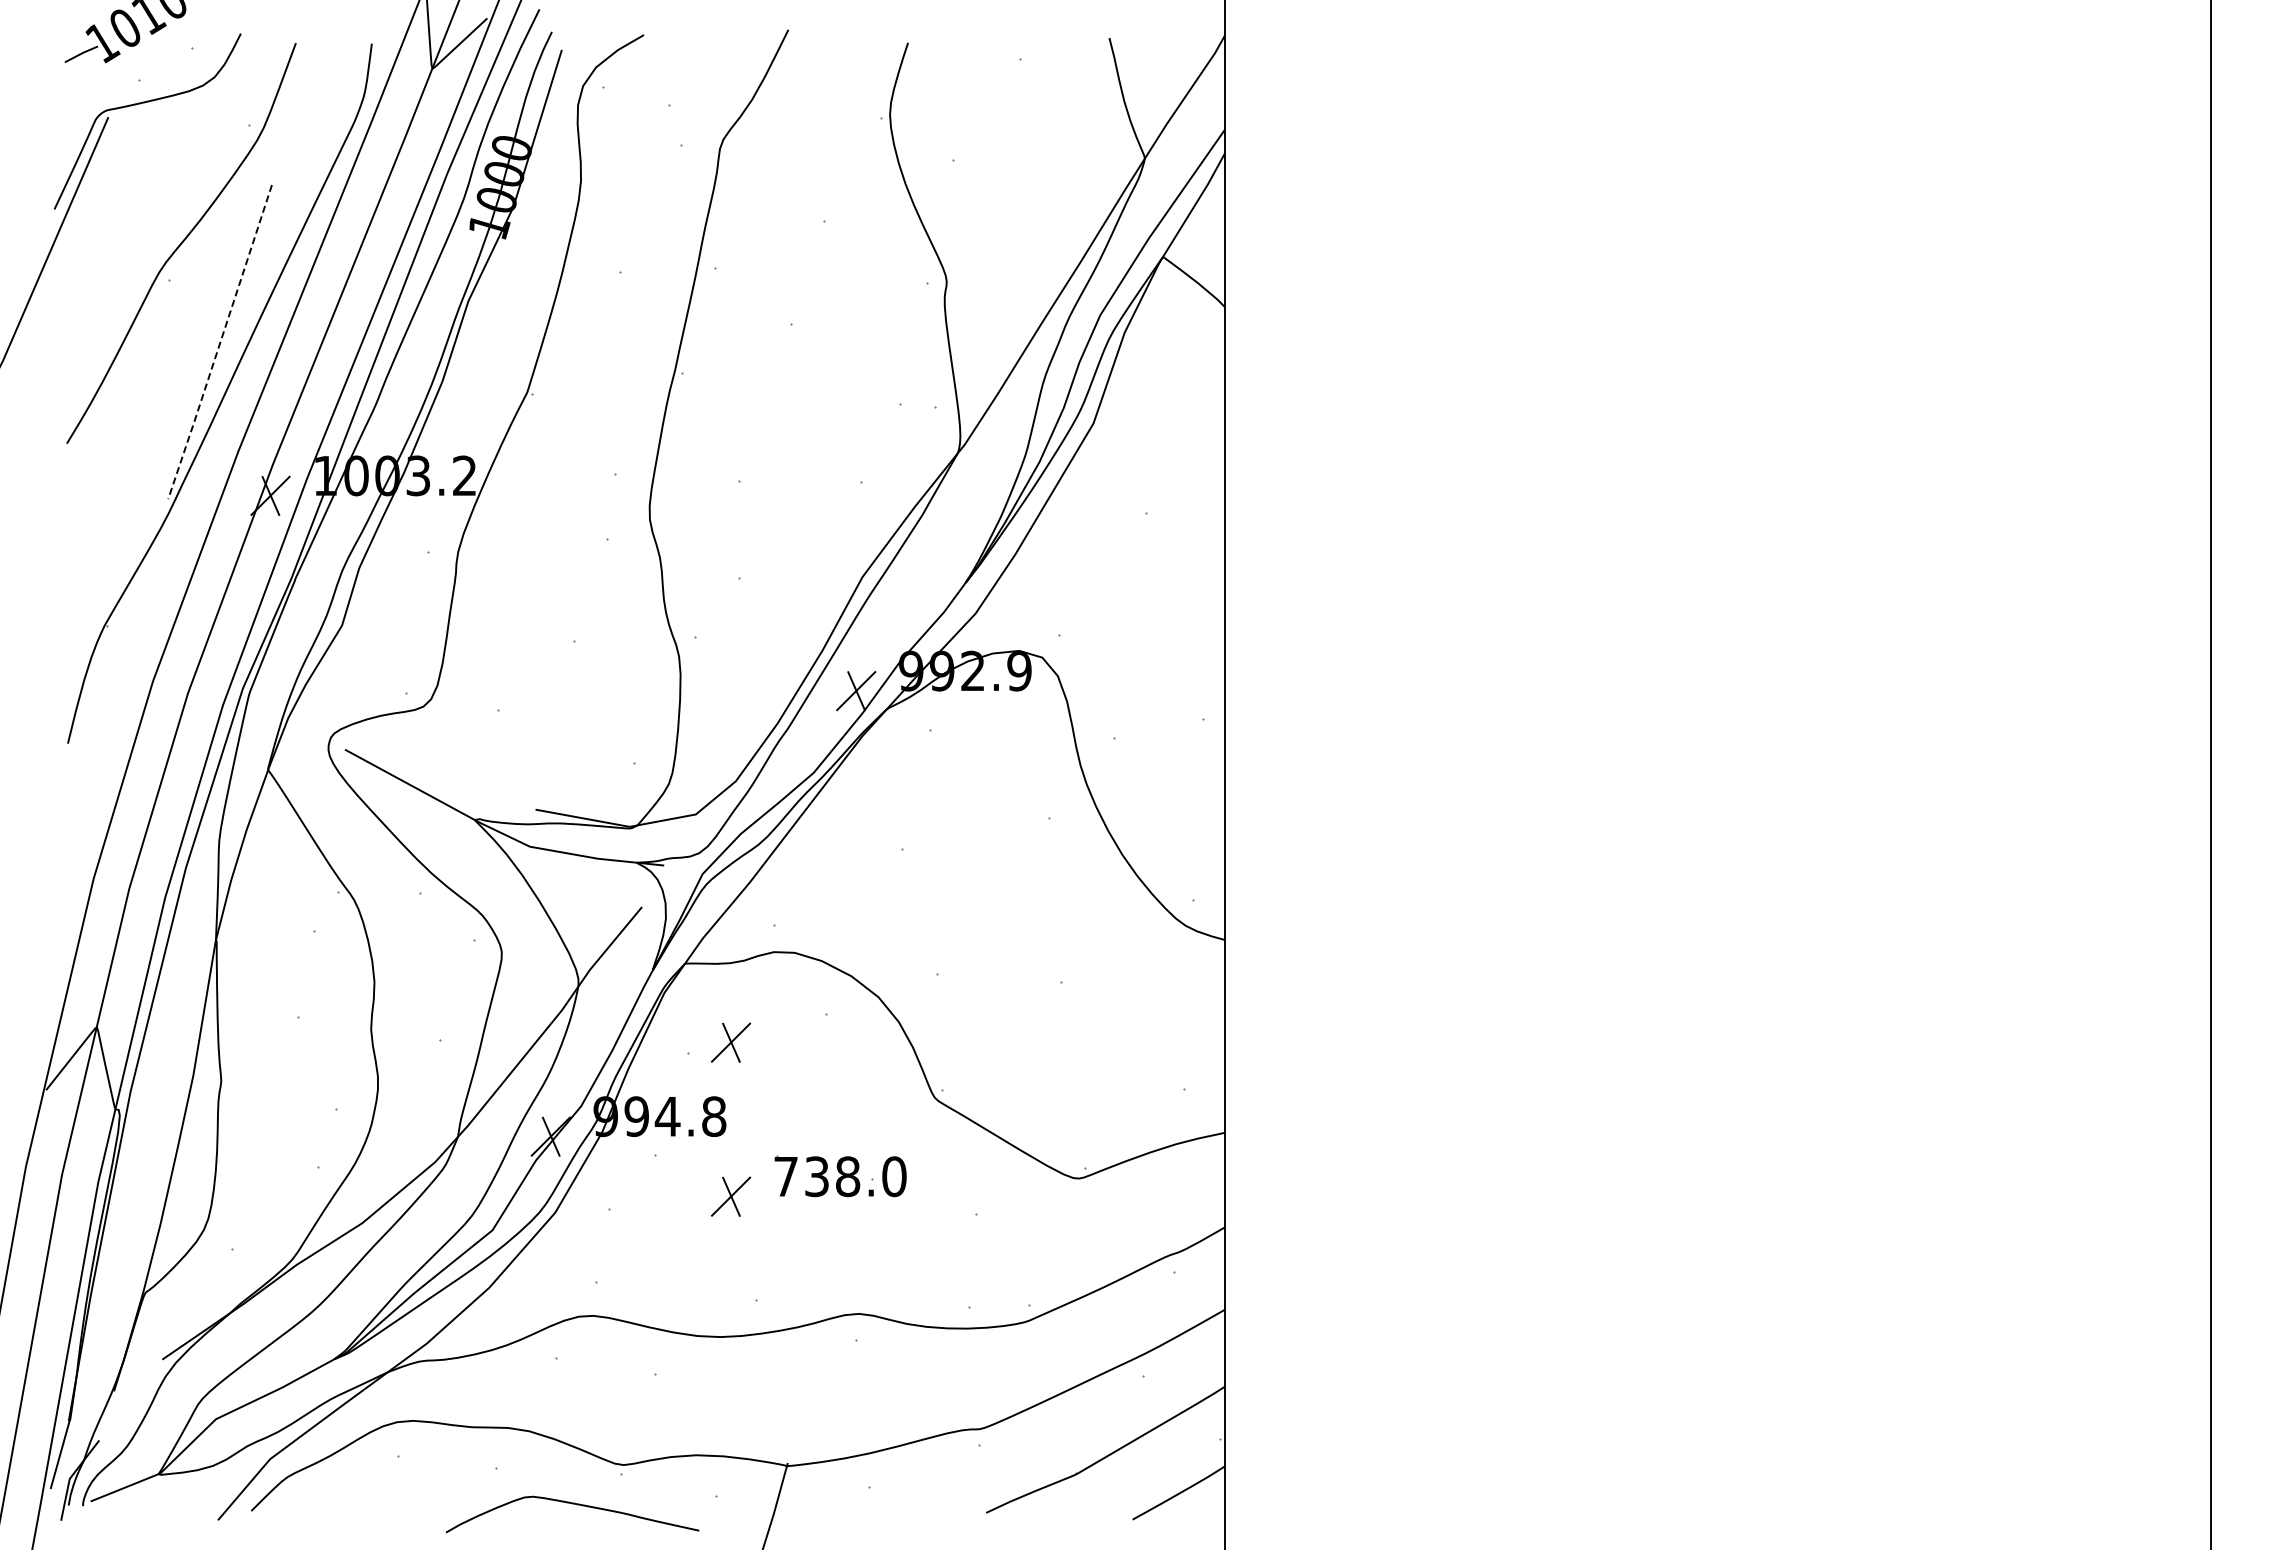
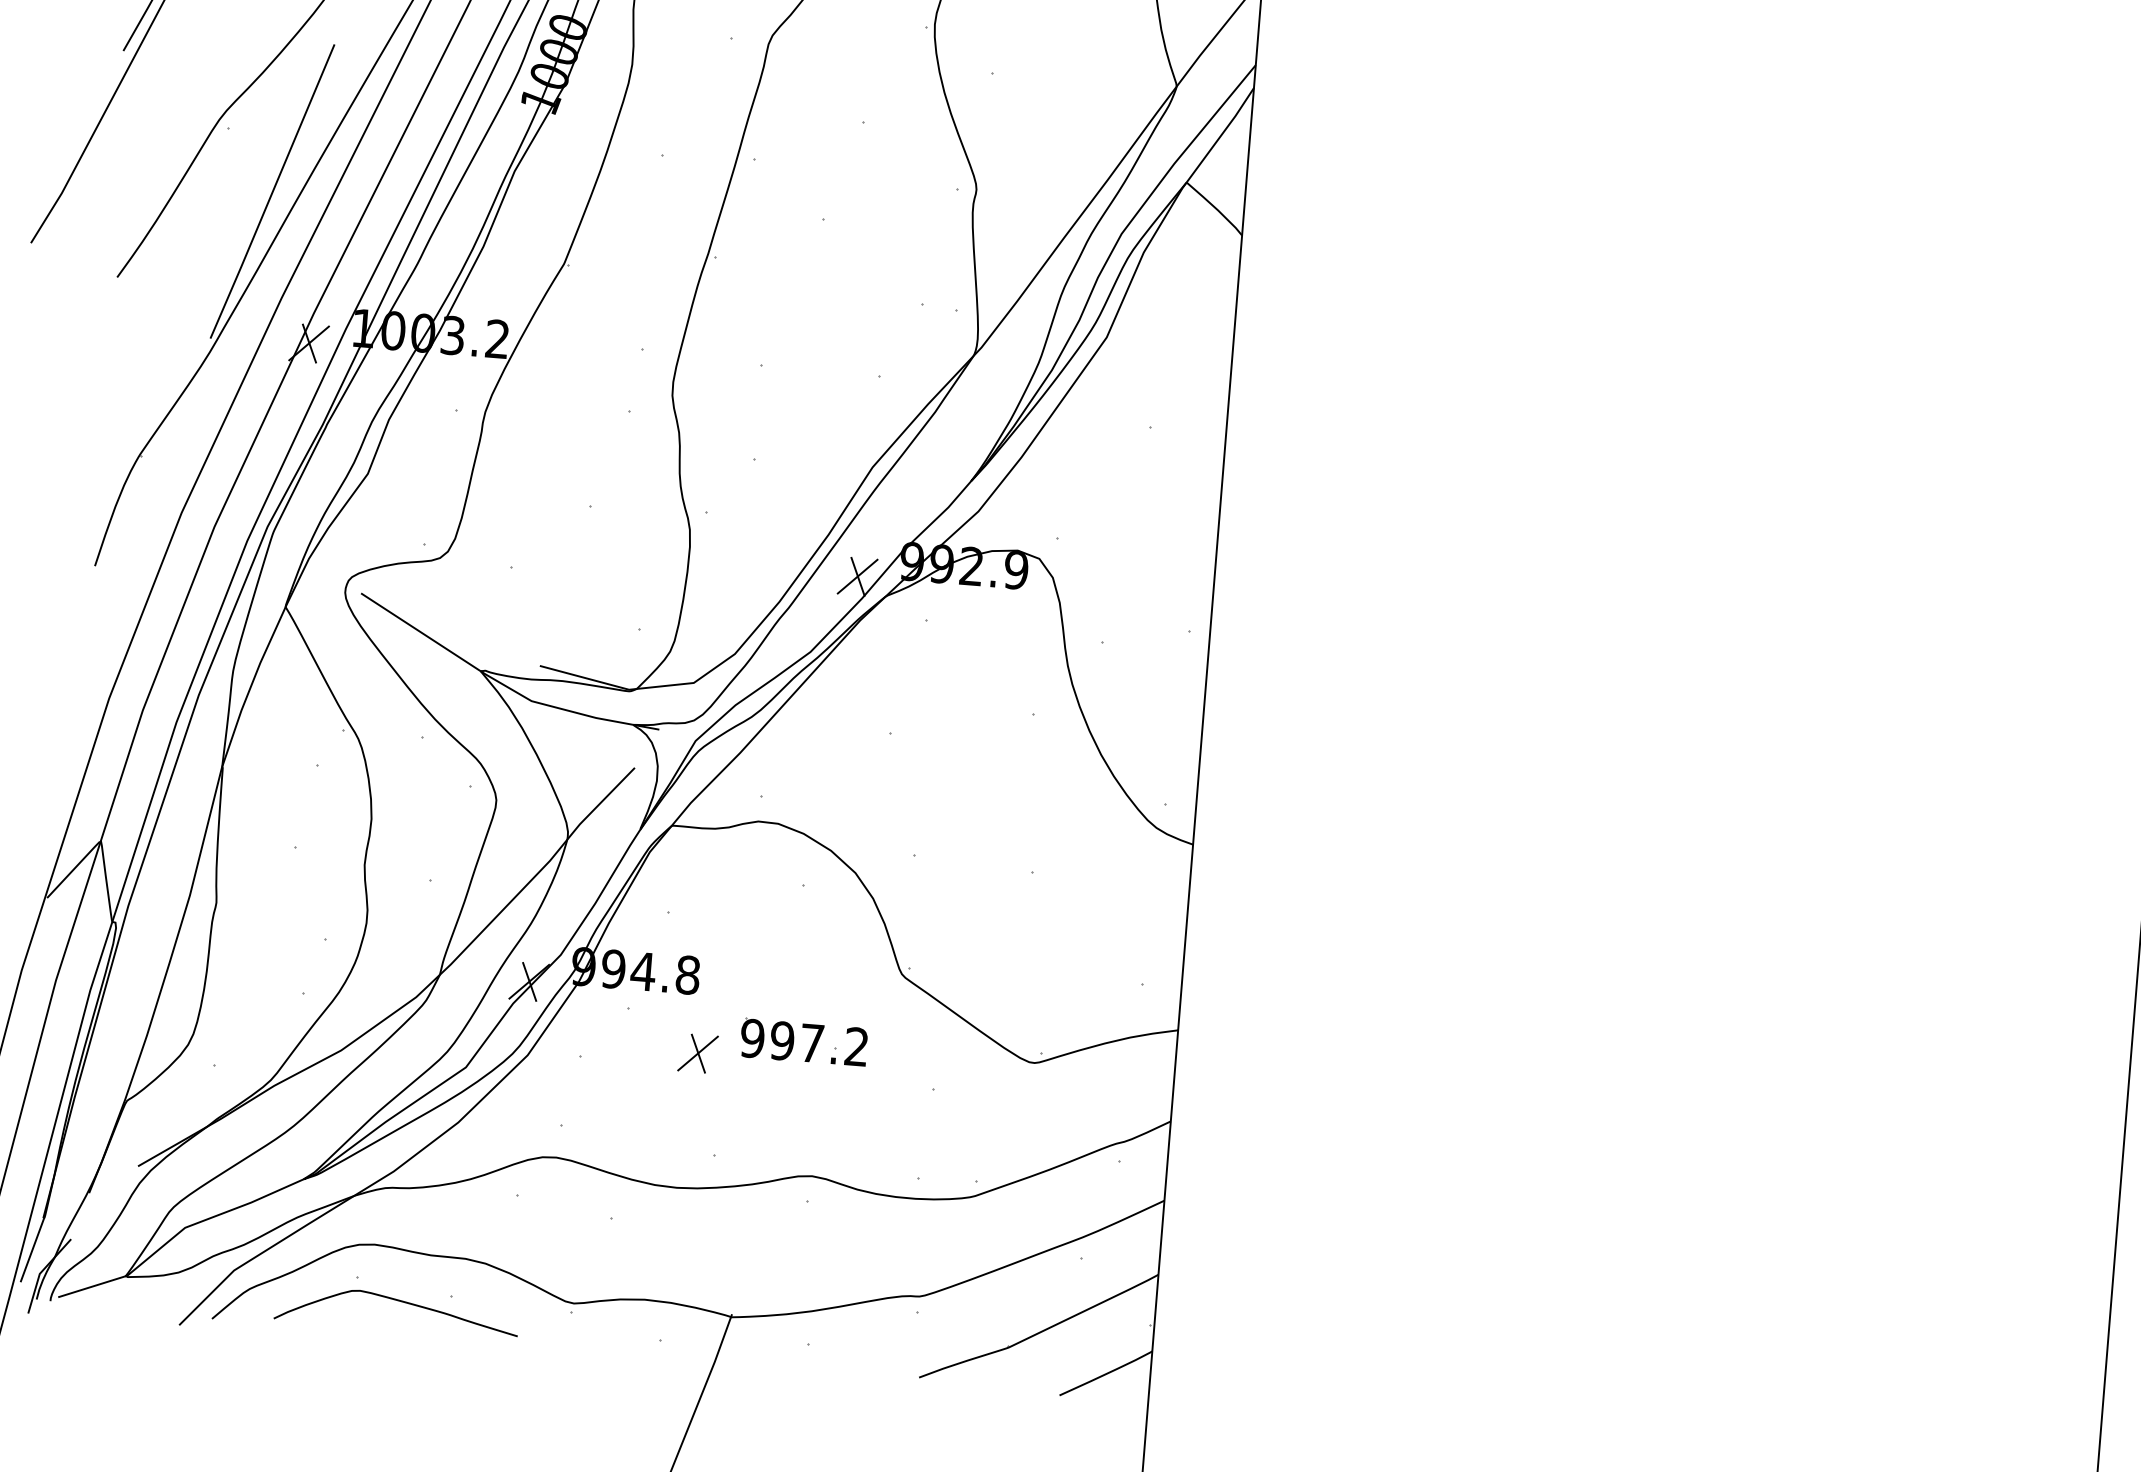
line: (220, 343) -> (272, 192), dashed -> solid
part: (731, 1042) -> (710, 905), removed
text: (839, 1176) -> (804, 1042), 738.0 -> 997.2
curve: (572, 1504) -> (397, 1301), moved

